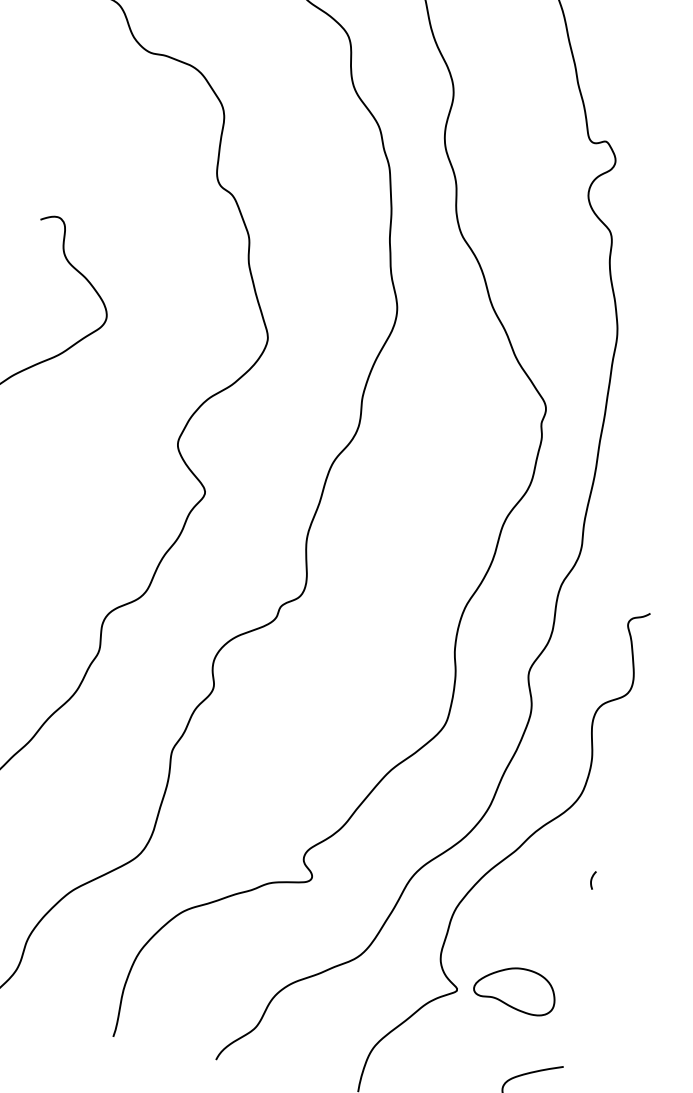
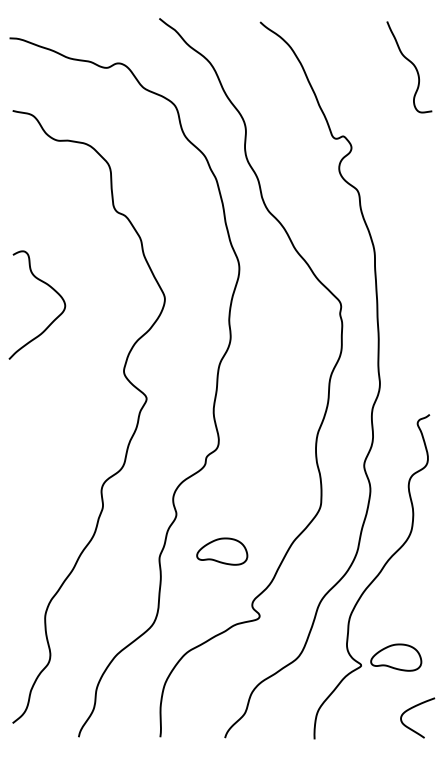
part: (274, 762) -> (222, 551), added
curve: (592, 880) -> (428, 582), removed

